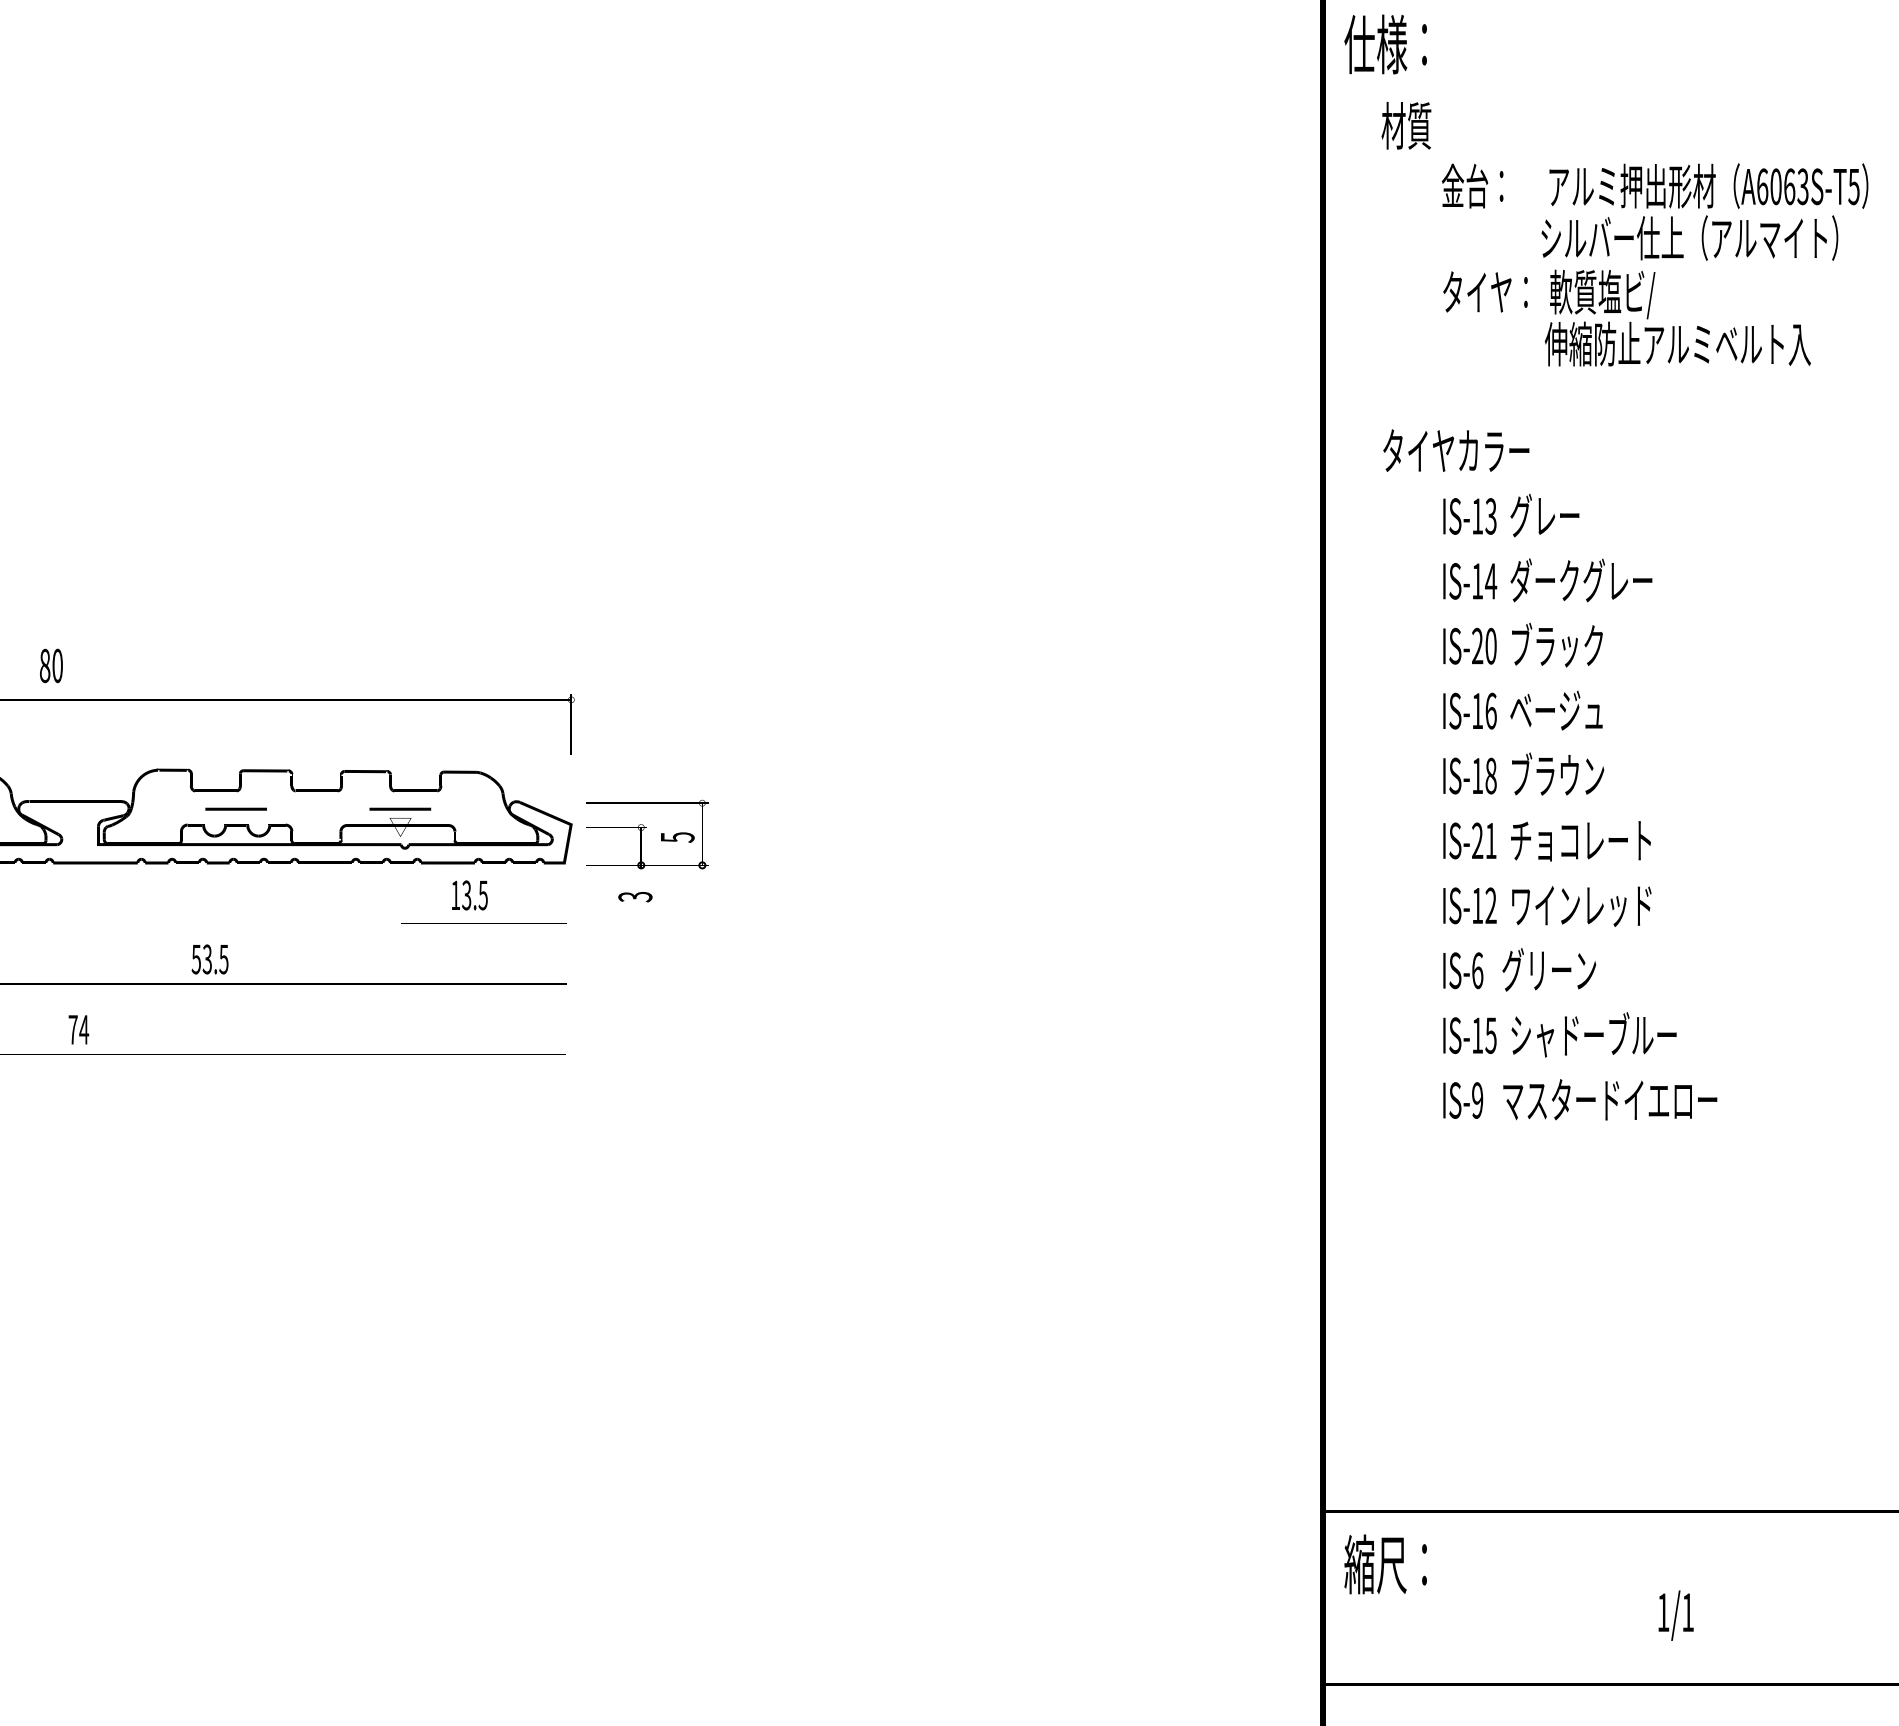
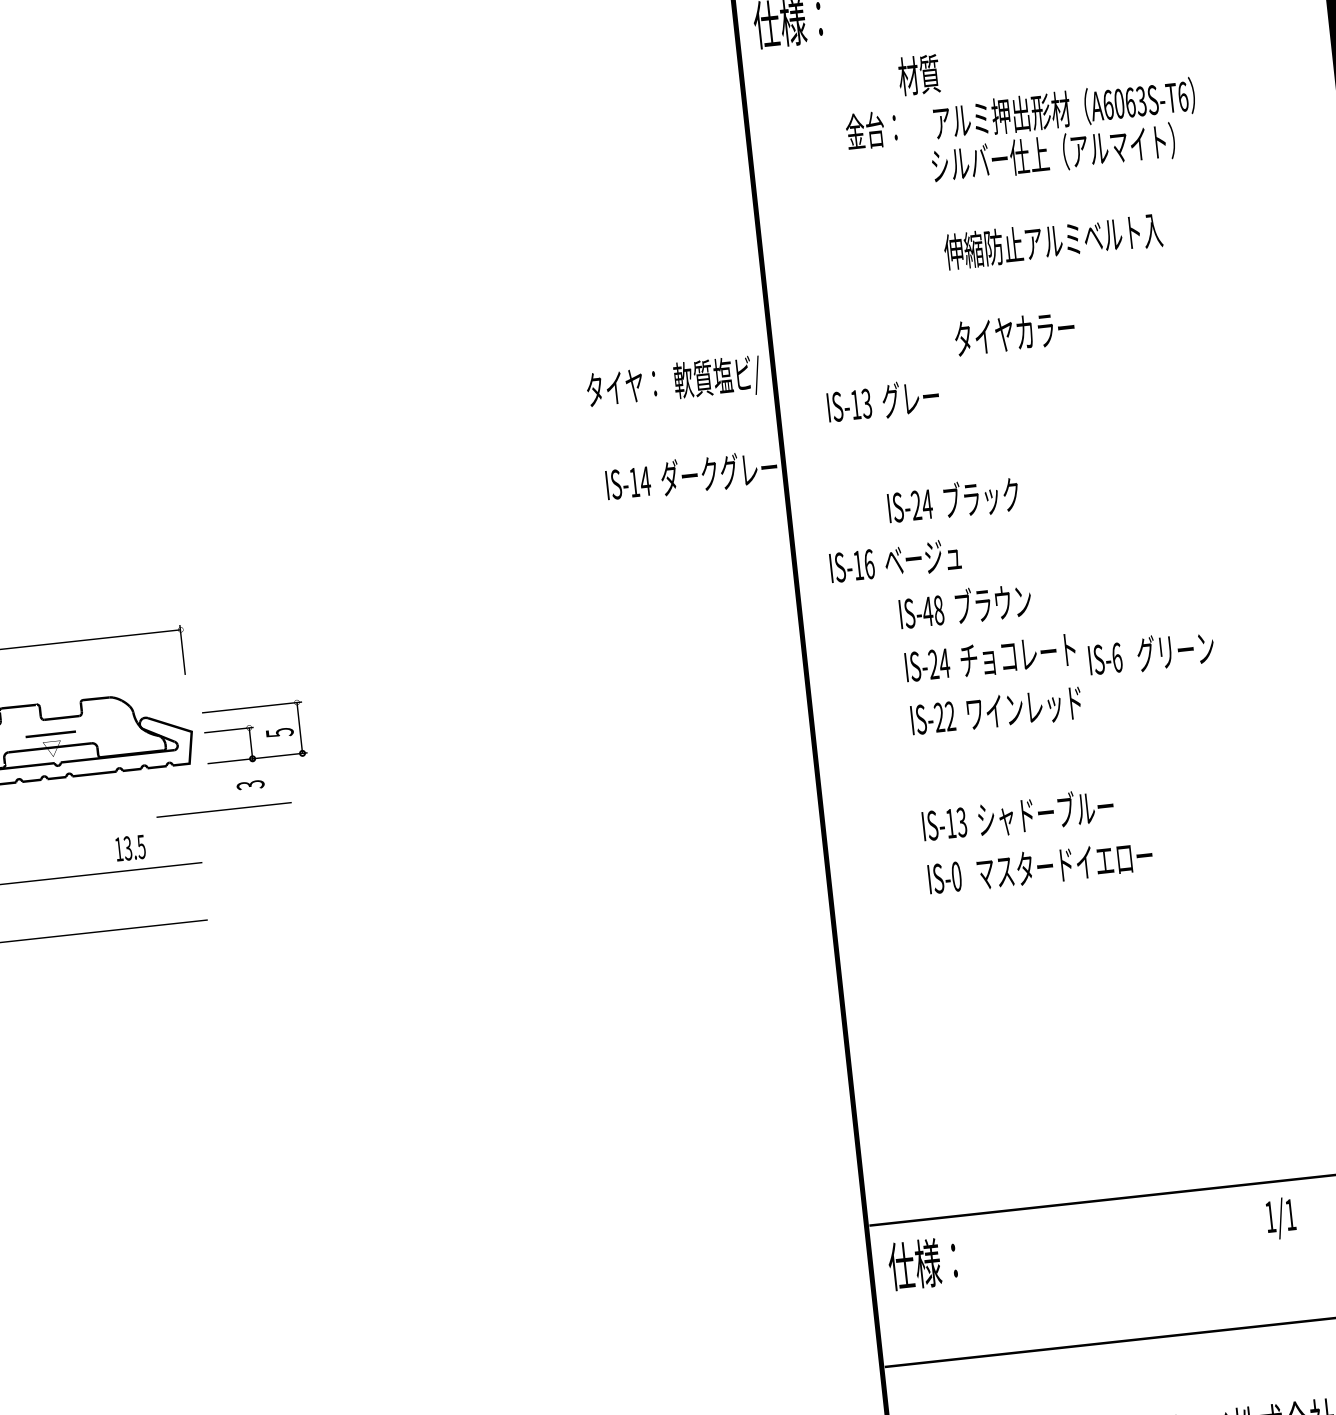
text: (1406, 125) -> (919, 74), moved
text: (1853, 186) -> (1182, 96), A6063S-T5 -> A6063S-T6
text: (1549, 294) -> (674, 383), moved
text: (1456, 450) -> (1014, 333), moved
text: (1511, 515) -> (883, 401), moved
text: (1547, 580) -> (691, 475), moved
text: (1491, 645) -> (927, 503), IS-20 -> IS-24
text: (1522, 710) -> (895, 561), moved
text: (1477, 775) -> (927, 611), IS-18 -> IS-48
text: (1491, 840) -> (944, 663), IS-21 -> IS-24
text: (469, 895) -> (130, 848), moved
text: (1477, 905) -> (939, 717), IS-12 -> IS-22
line: (483, 923) -> (223, 809), moved
text: (1519, 969) -> (1151, 653), moved
text: (1490, 1034) -> (961, 821), IS-15 -> IS-13
text: (1477, 1100) -> (956, 876), IS-9 -> IS-0
text: (1375, 1564) -> (914, 1264), 縮尺： -> 仕様：
text: (1675, 1615) -> (1280, 1218), moved

